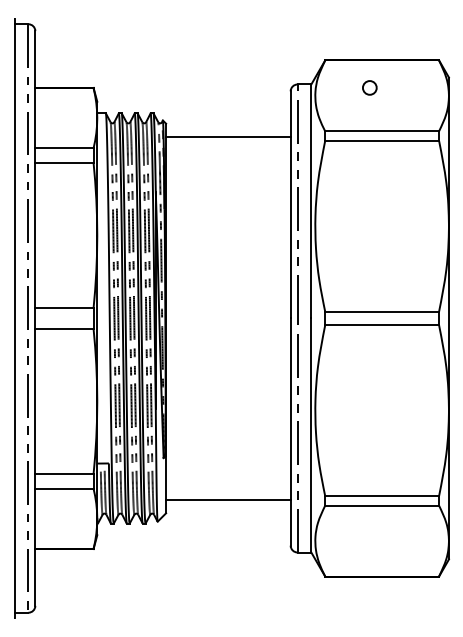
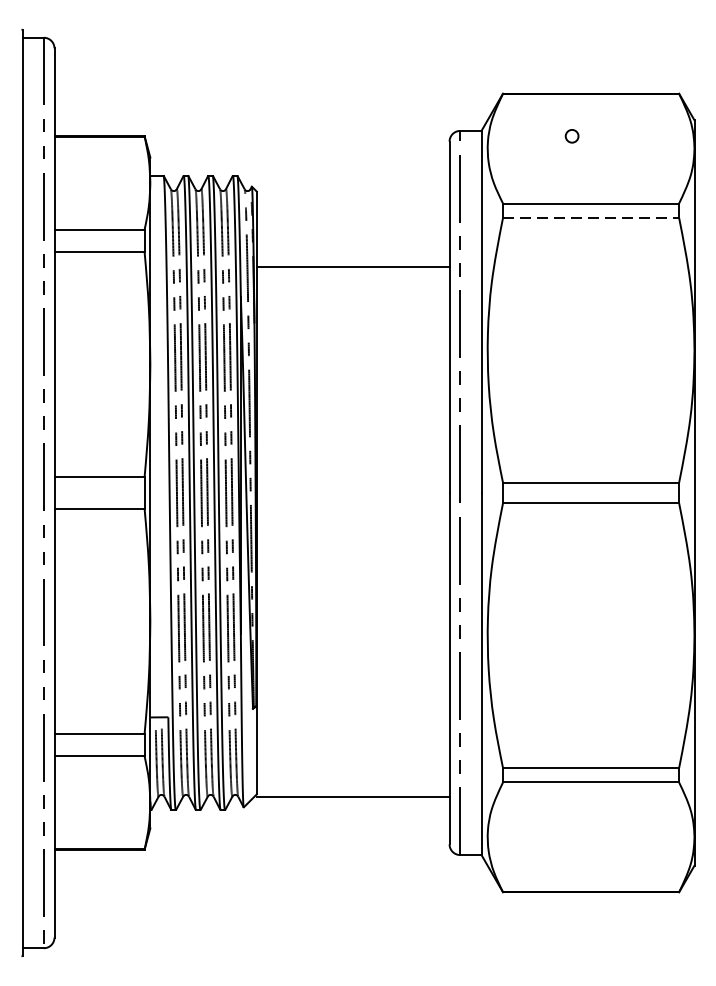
circle: (369, 87) -> (571, 135), size x0.6
line: (228, 137) -> (353, 267), moved
line: (382, 140) -> (591, 217), solid -> dashed
line: (228, 499) -> (353, 796), moved

